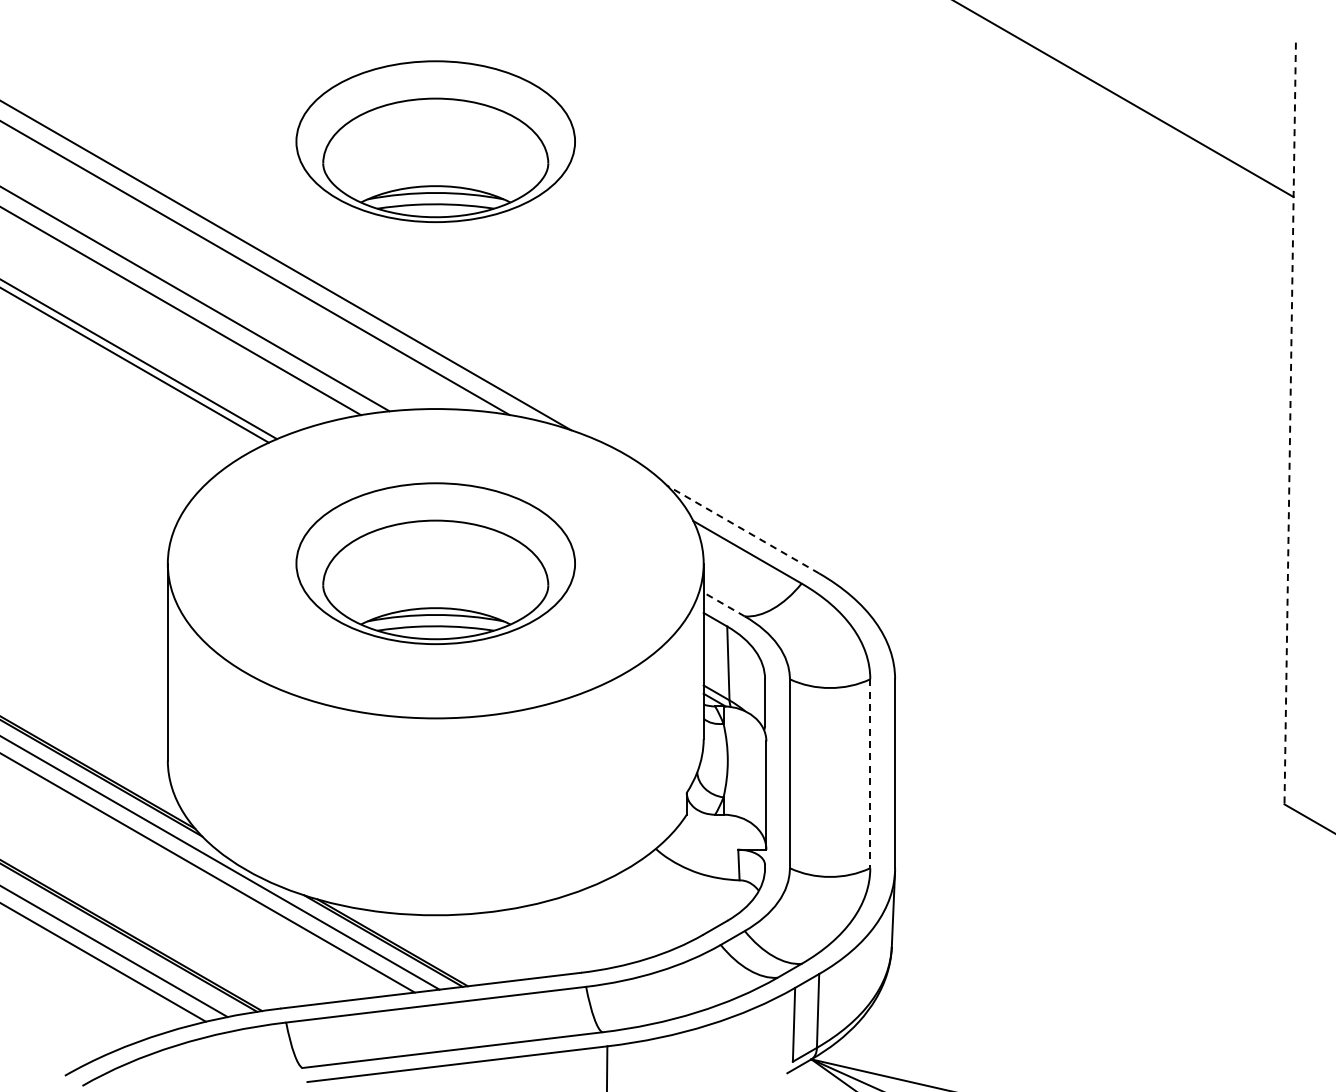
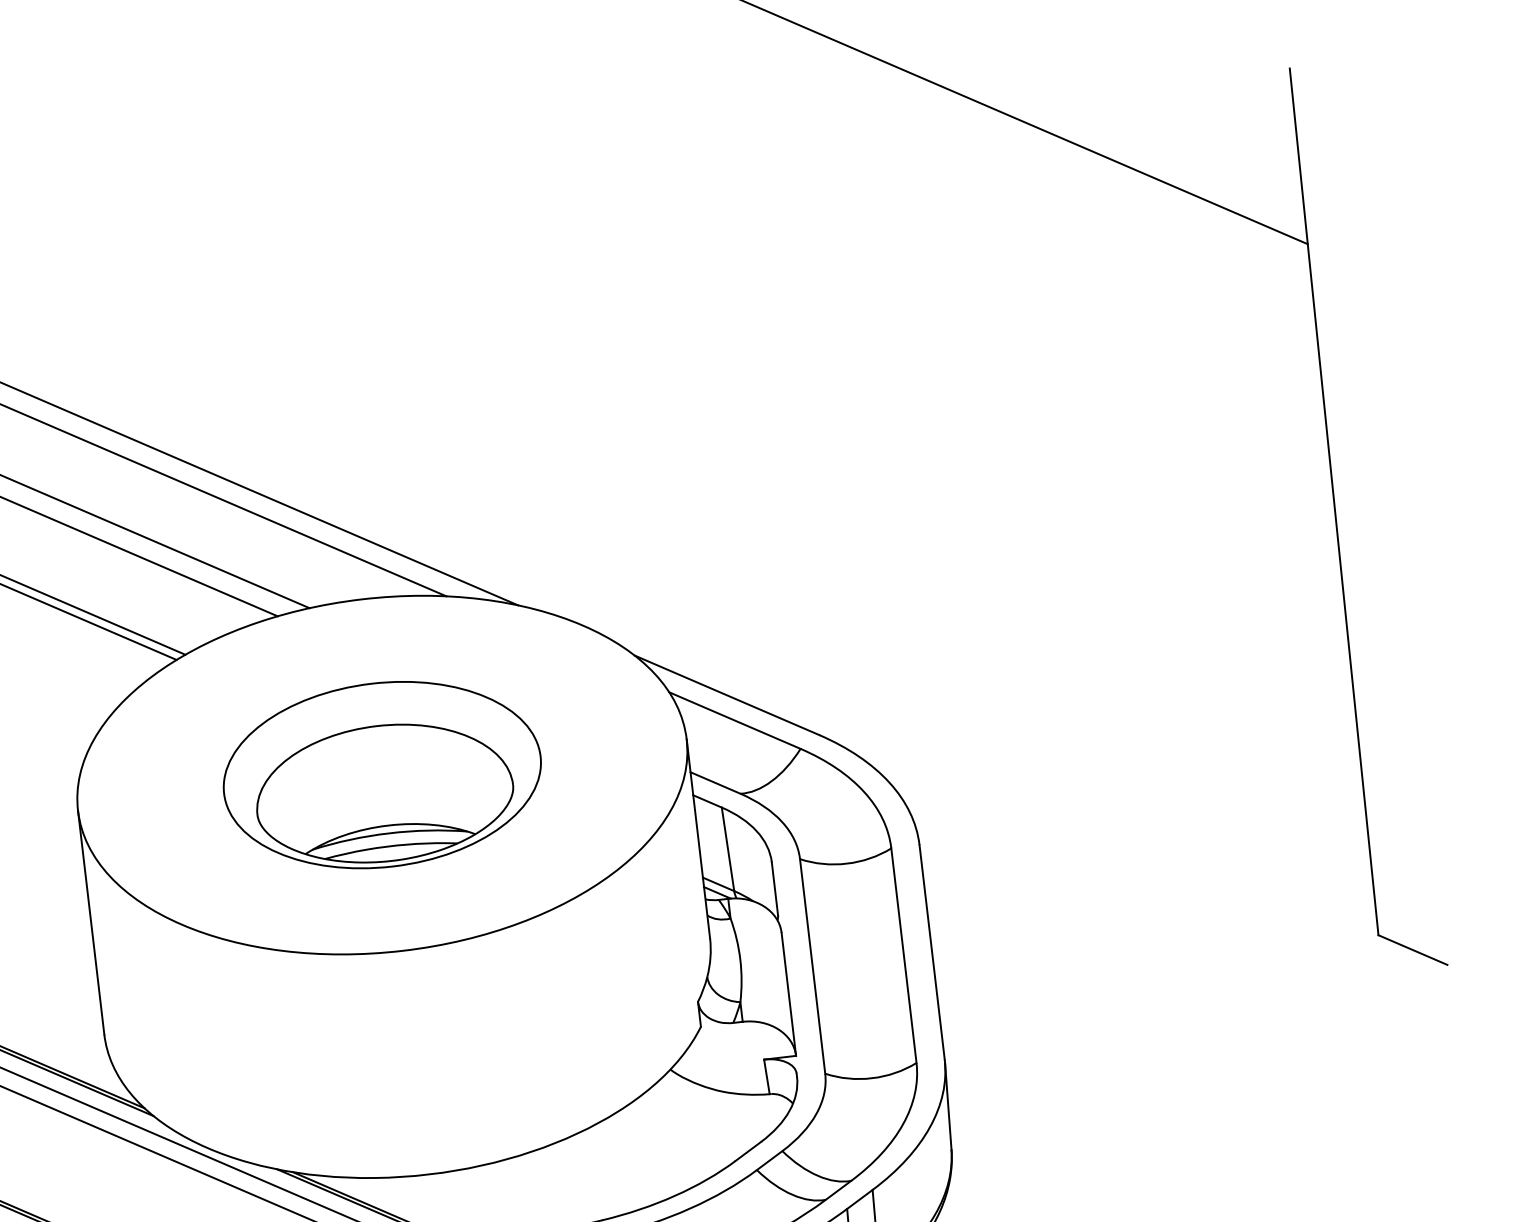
part: (435, 141) -> (325, 295), removed
line: (1290, 423) -> (1334, 501), dashed -> solid
line: (743, 529) -> (727, 695), dashed -> solid
line: (724, 604) -> (715, 782), dashed -> solid
line: (870, 774) -> (904, 956), dashed -> solid

